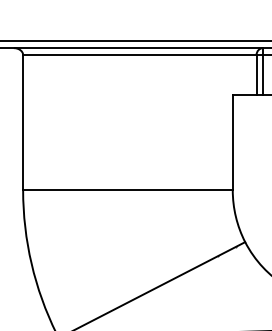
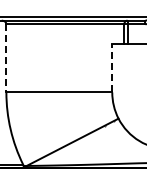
line: (23, 123) -> (6, 58), solid -> dashed
line: (233, 140) -> (112, 67), solid -> dashed

